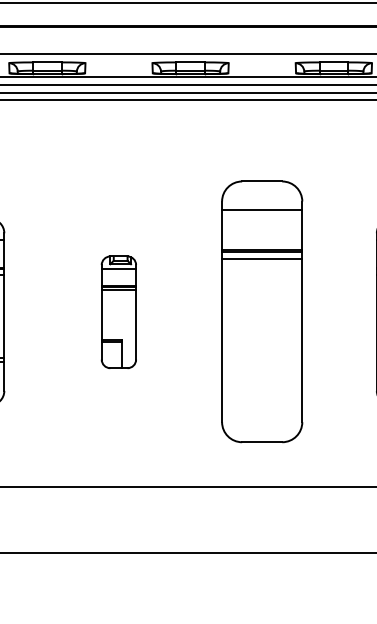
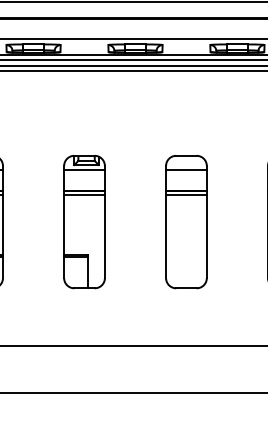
part: (118, 312) -> (84, 222), size x1.67
part: (262, 312) -> (186, 222), size x0.71

